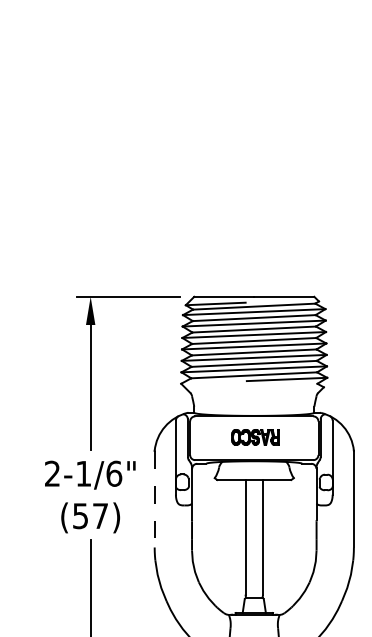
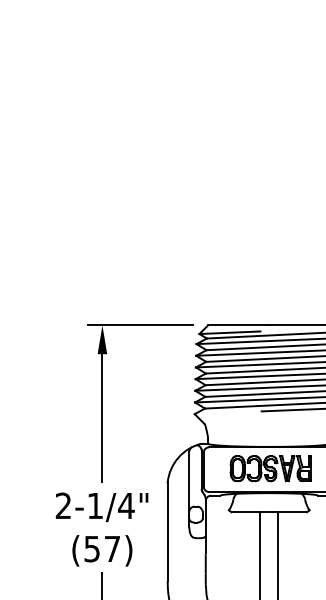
part: (255, 437) -> (270, 468), size x1.67
text: (113, 473) -> (125, 505), 2-1/6" -> 2-1/4"
line: (154, 499) -> (167, 532), dashed -> solid

